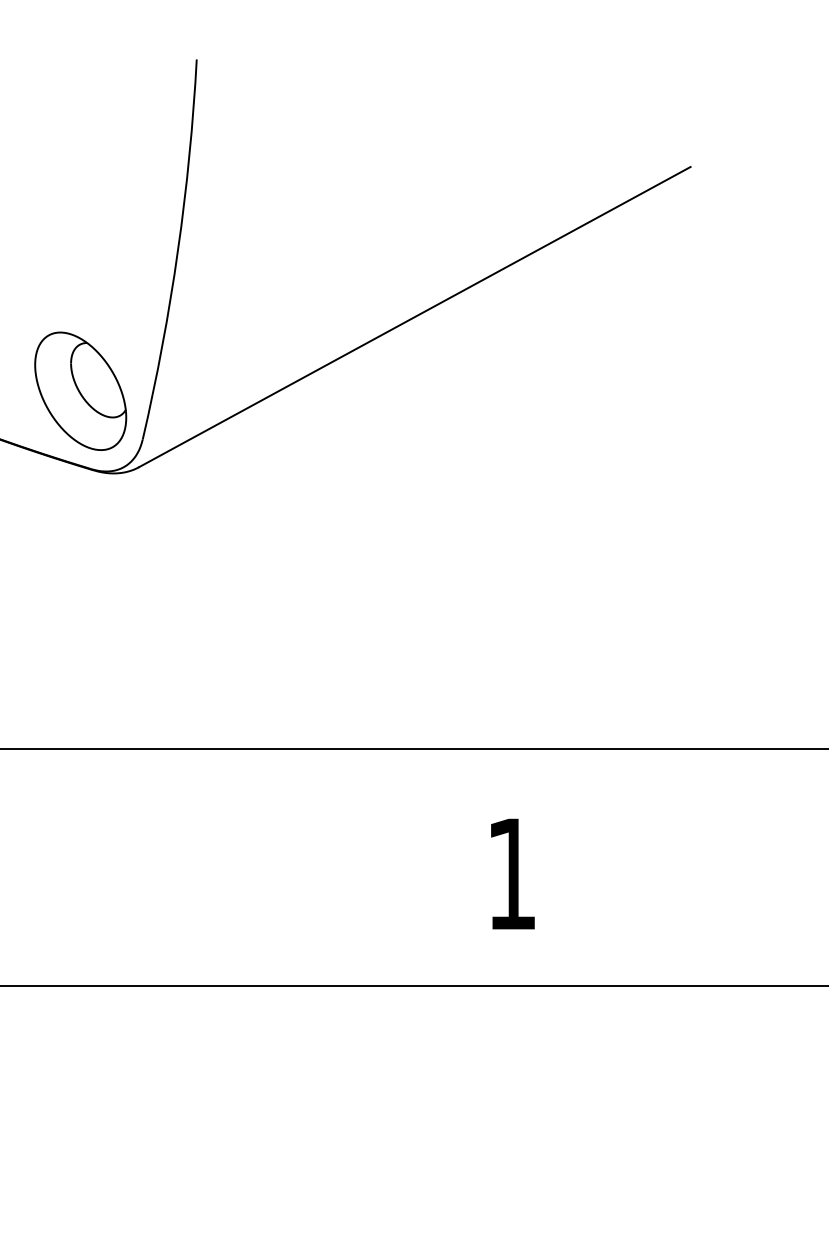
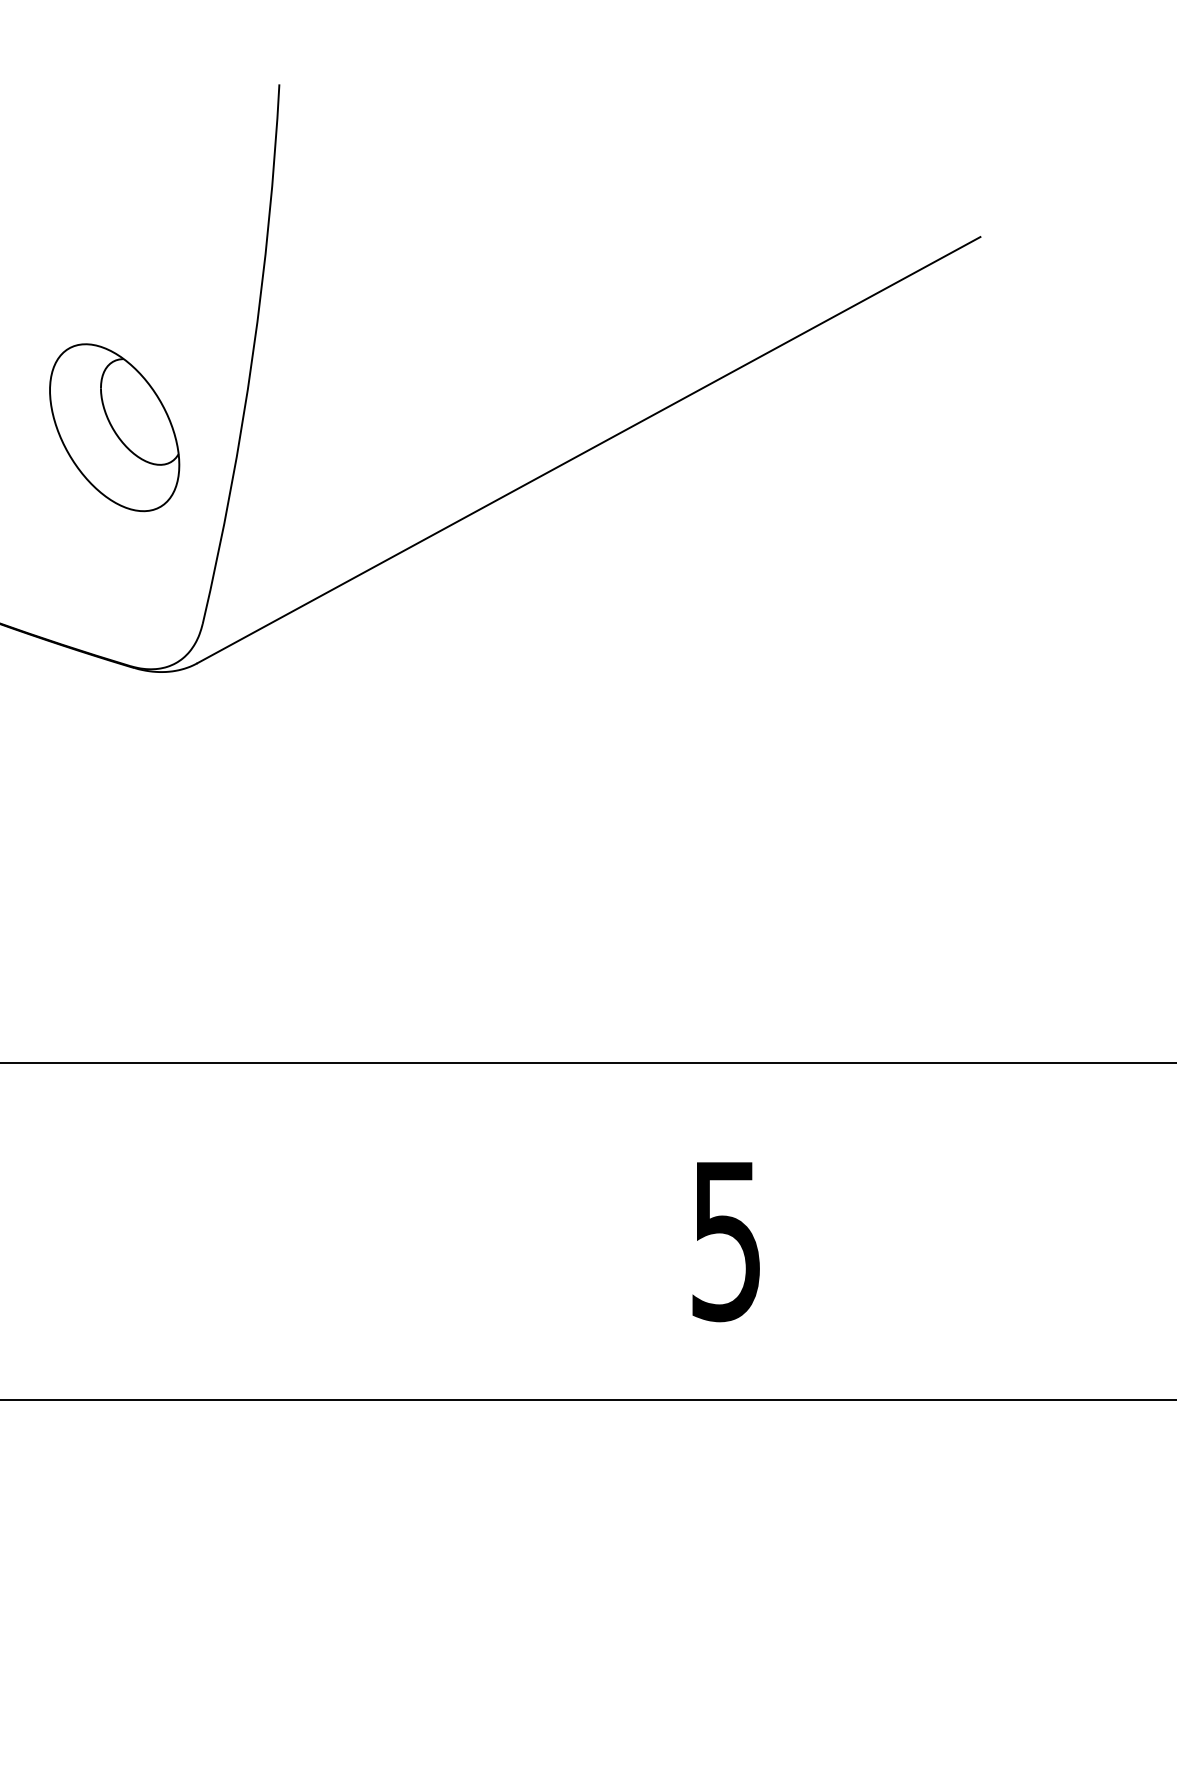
part: (80, 390) -> (114, 426), moved
text: (511, 874) -> (726, 1241), 1 -> 5

